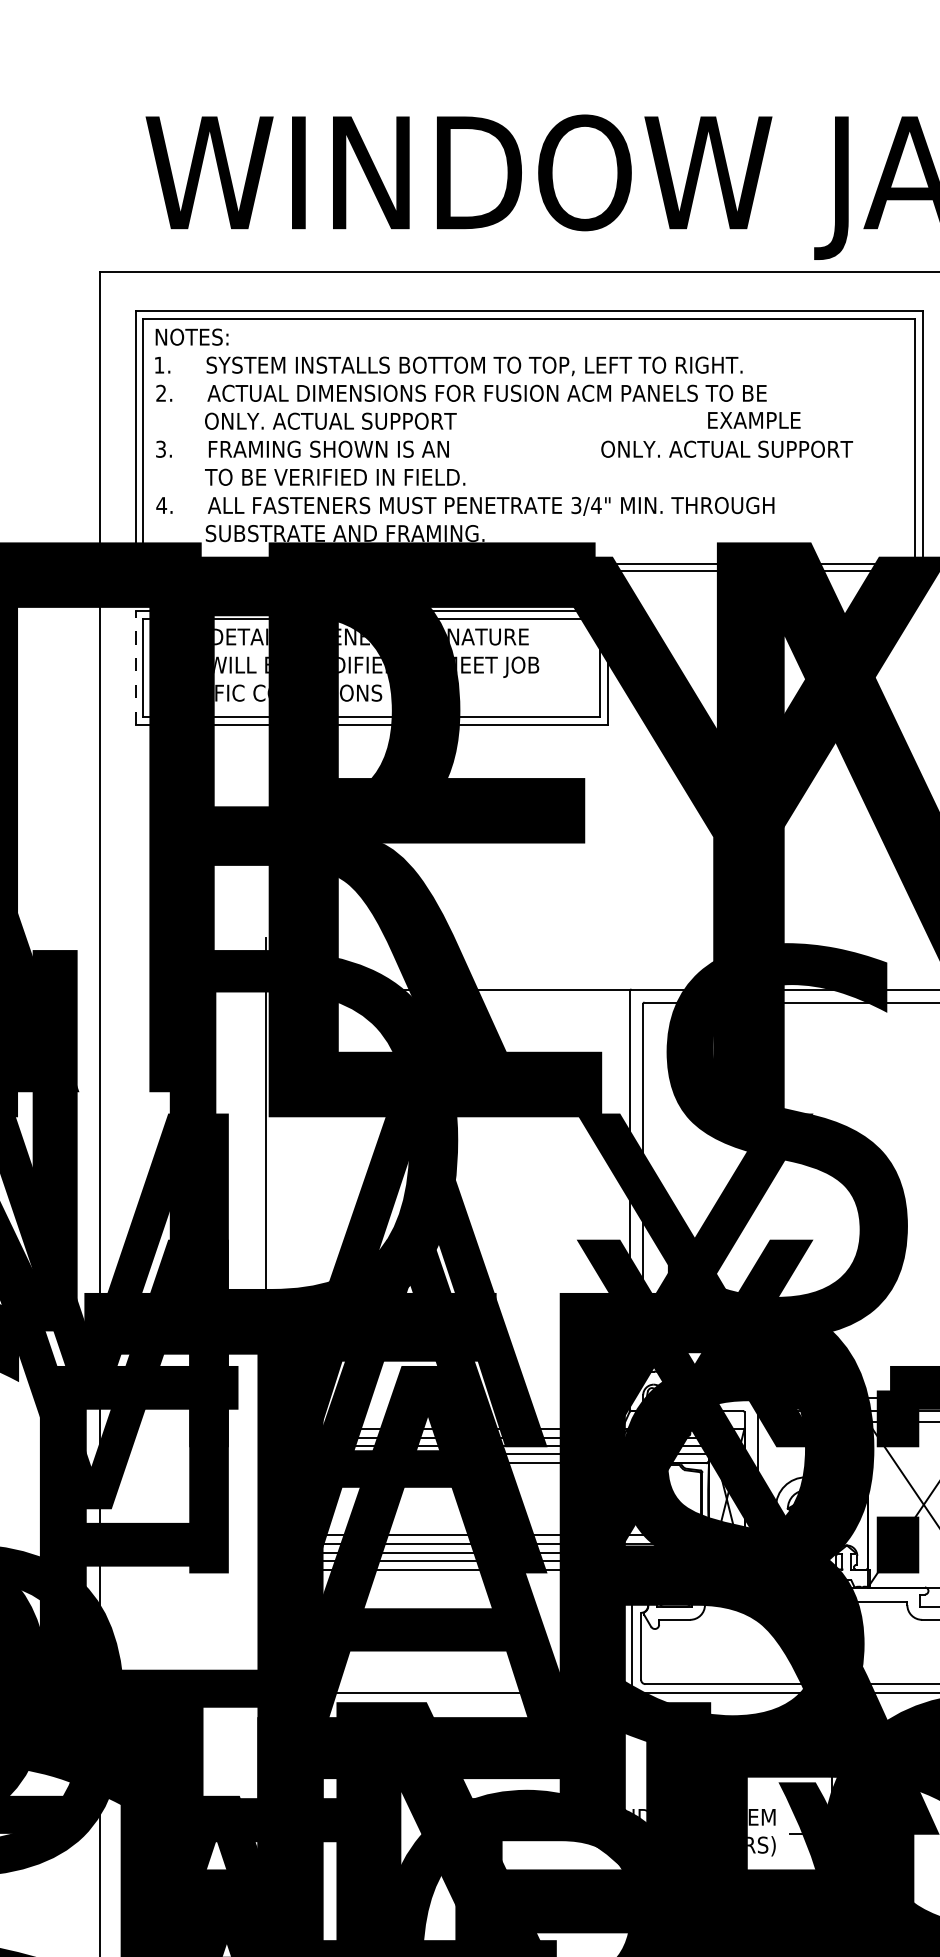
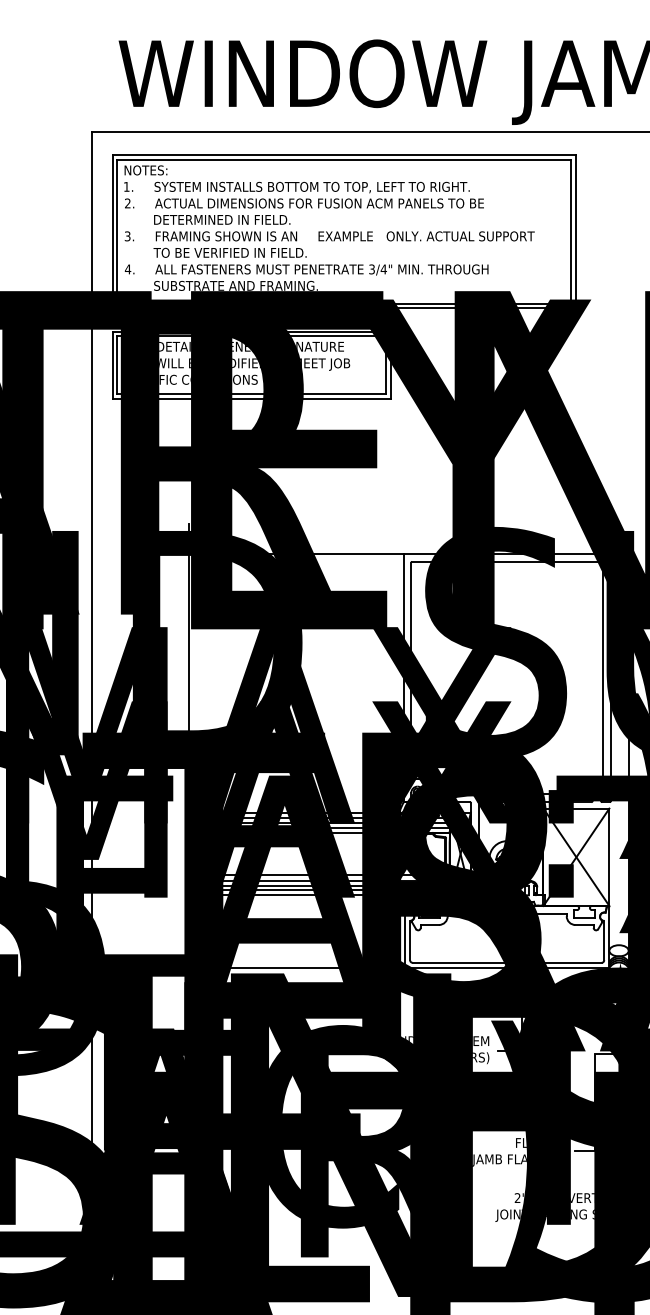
text: (330, 420) -> (227, 219), ONLY. ACTUAL SUPPORT -> DETERMINED IN FIELD.
text: (753, 420) -> (345, 236), moved
line: (135, 667) -> (112, 364), dashed -> solid

